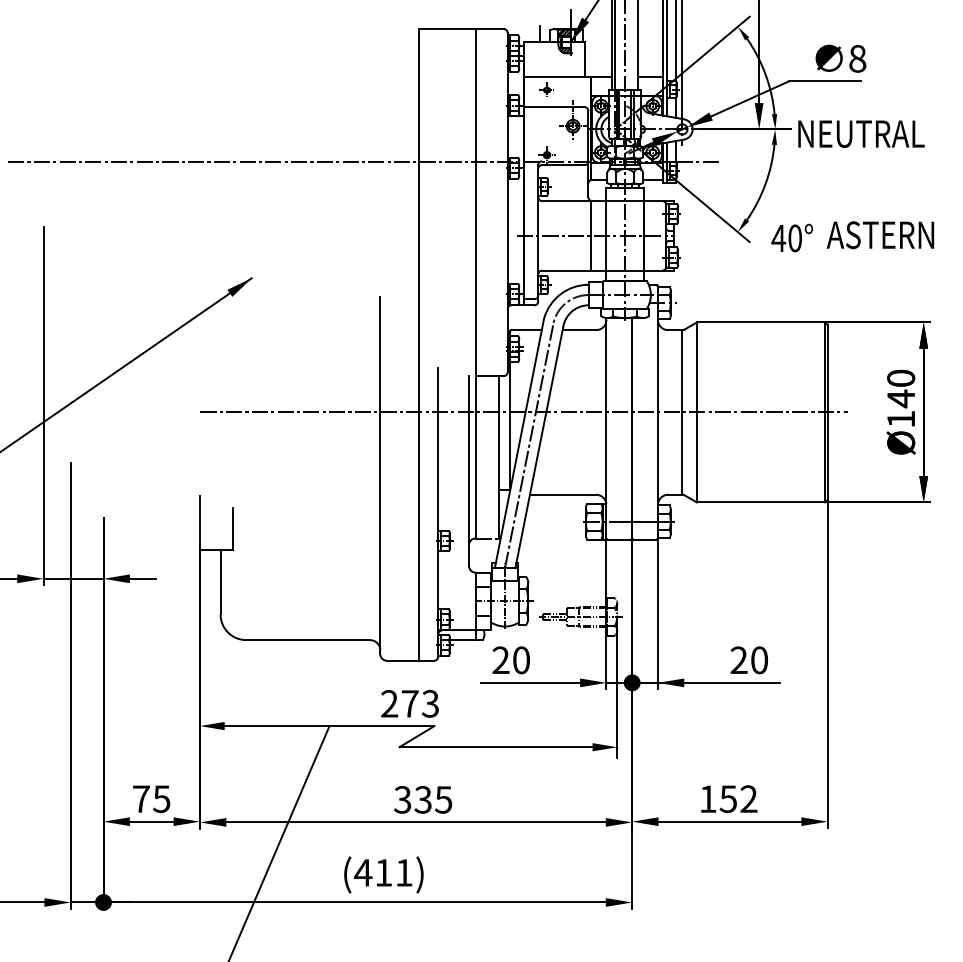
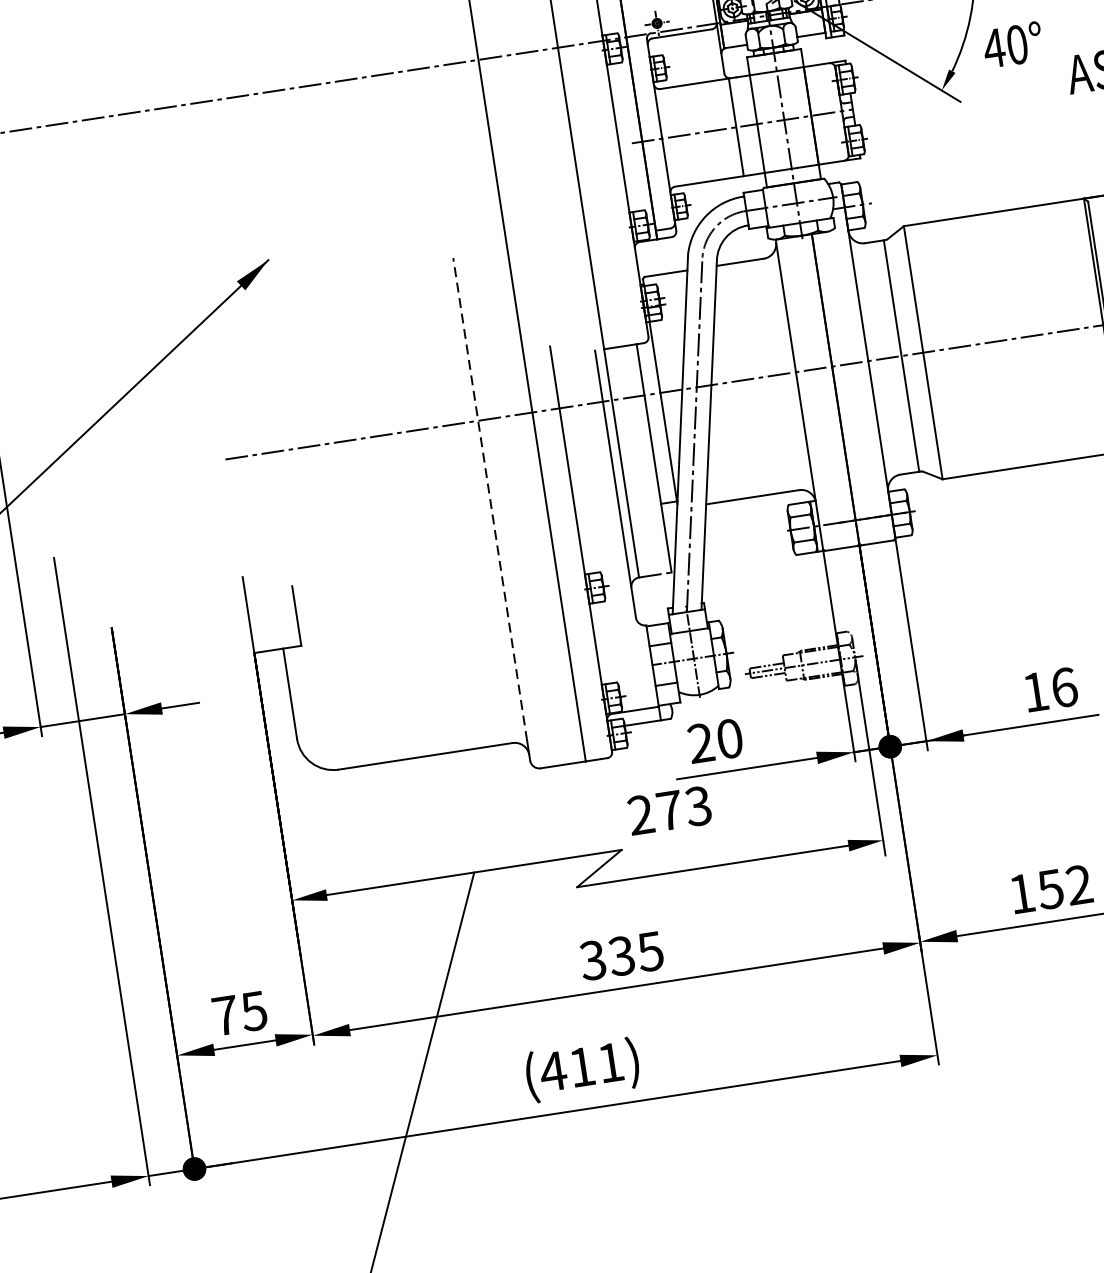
text: (791, 237) -> (1011, 44), moved
line: (380, 468) -> (490, 499), solid -> dashed
text: (749, 660) -> (1050, 690), 20 -> 16
text: (409, 703) -> (668, 810), moved

